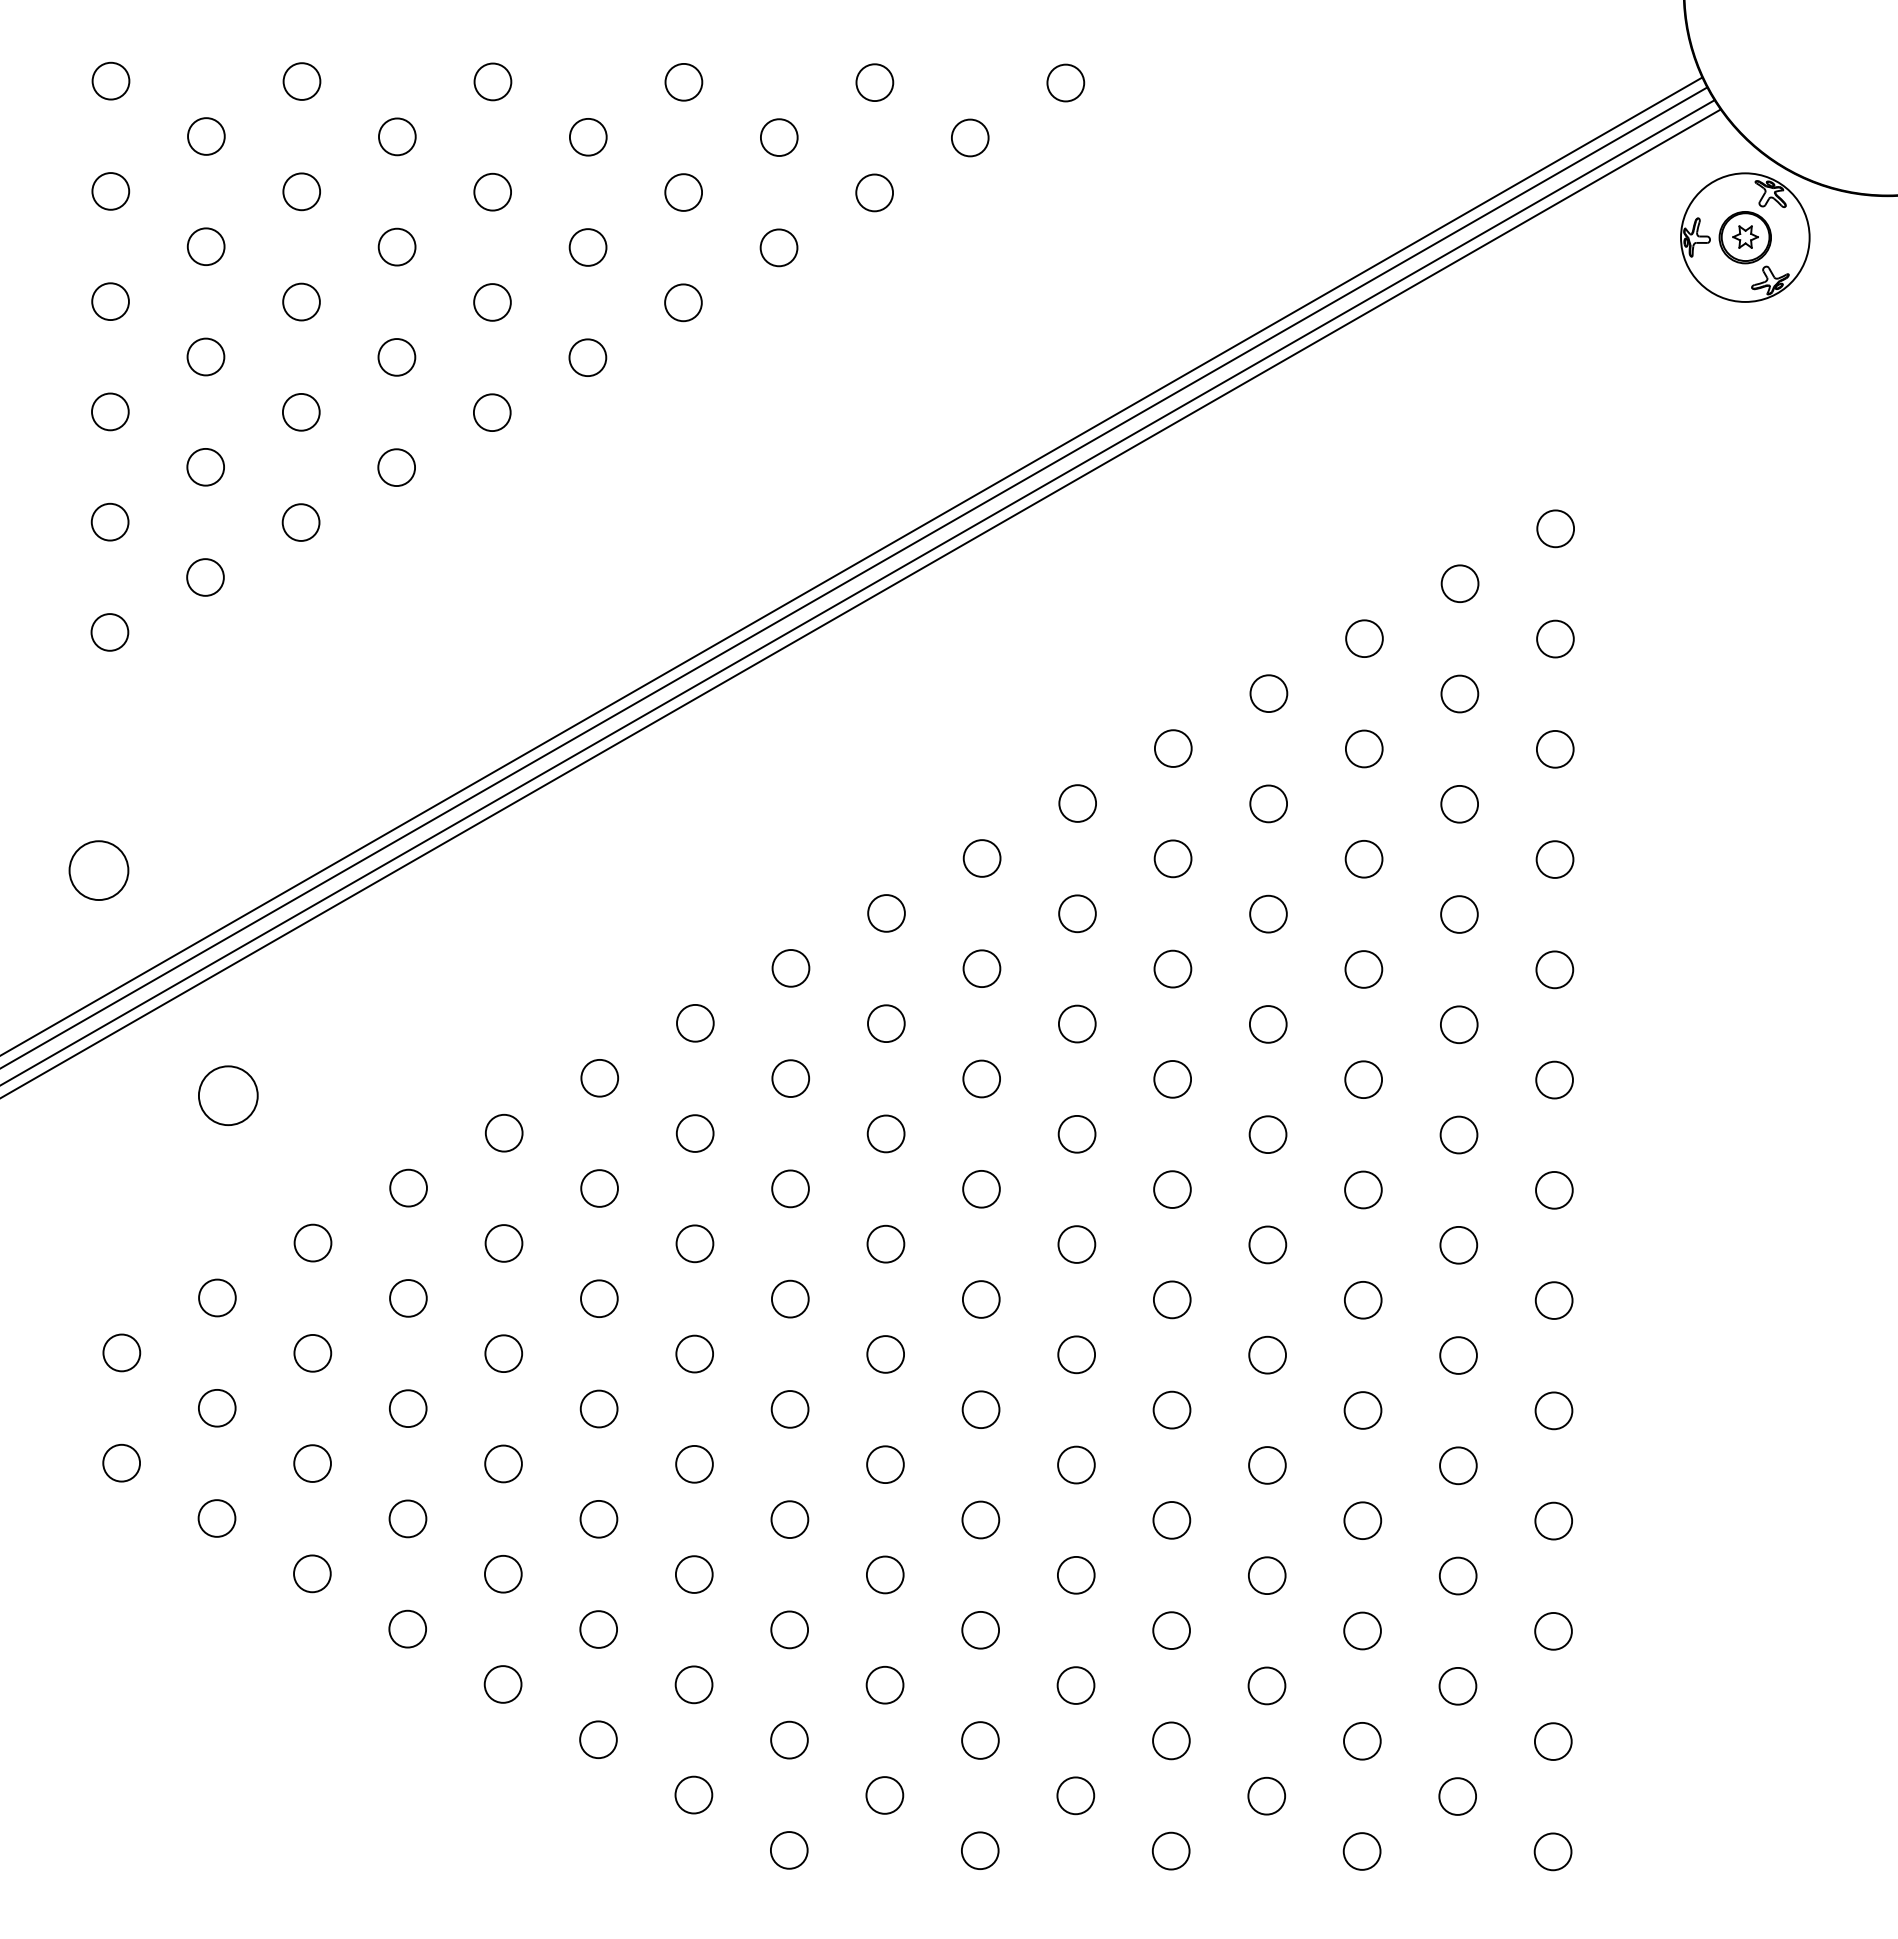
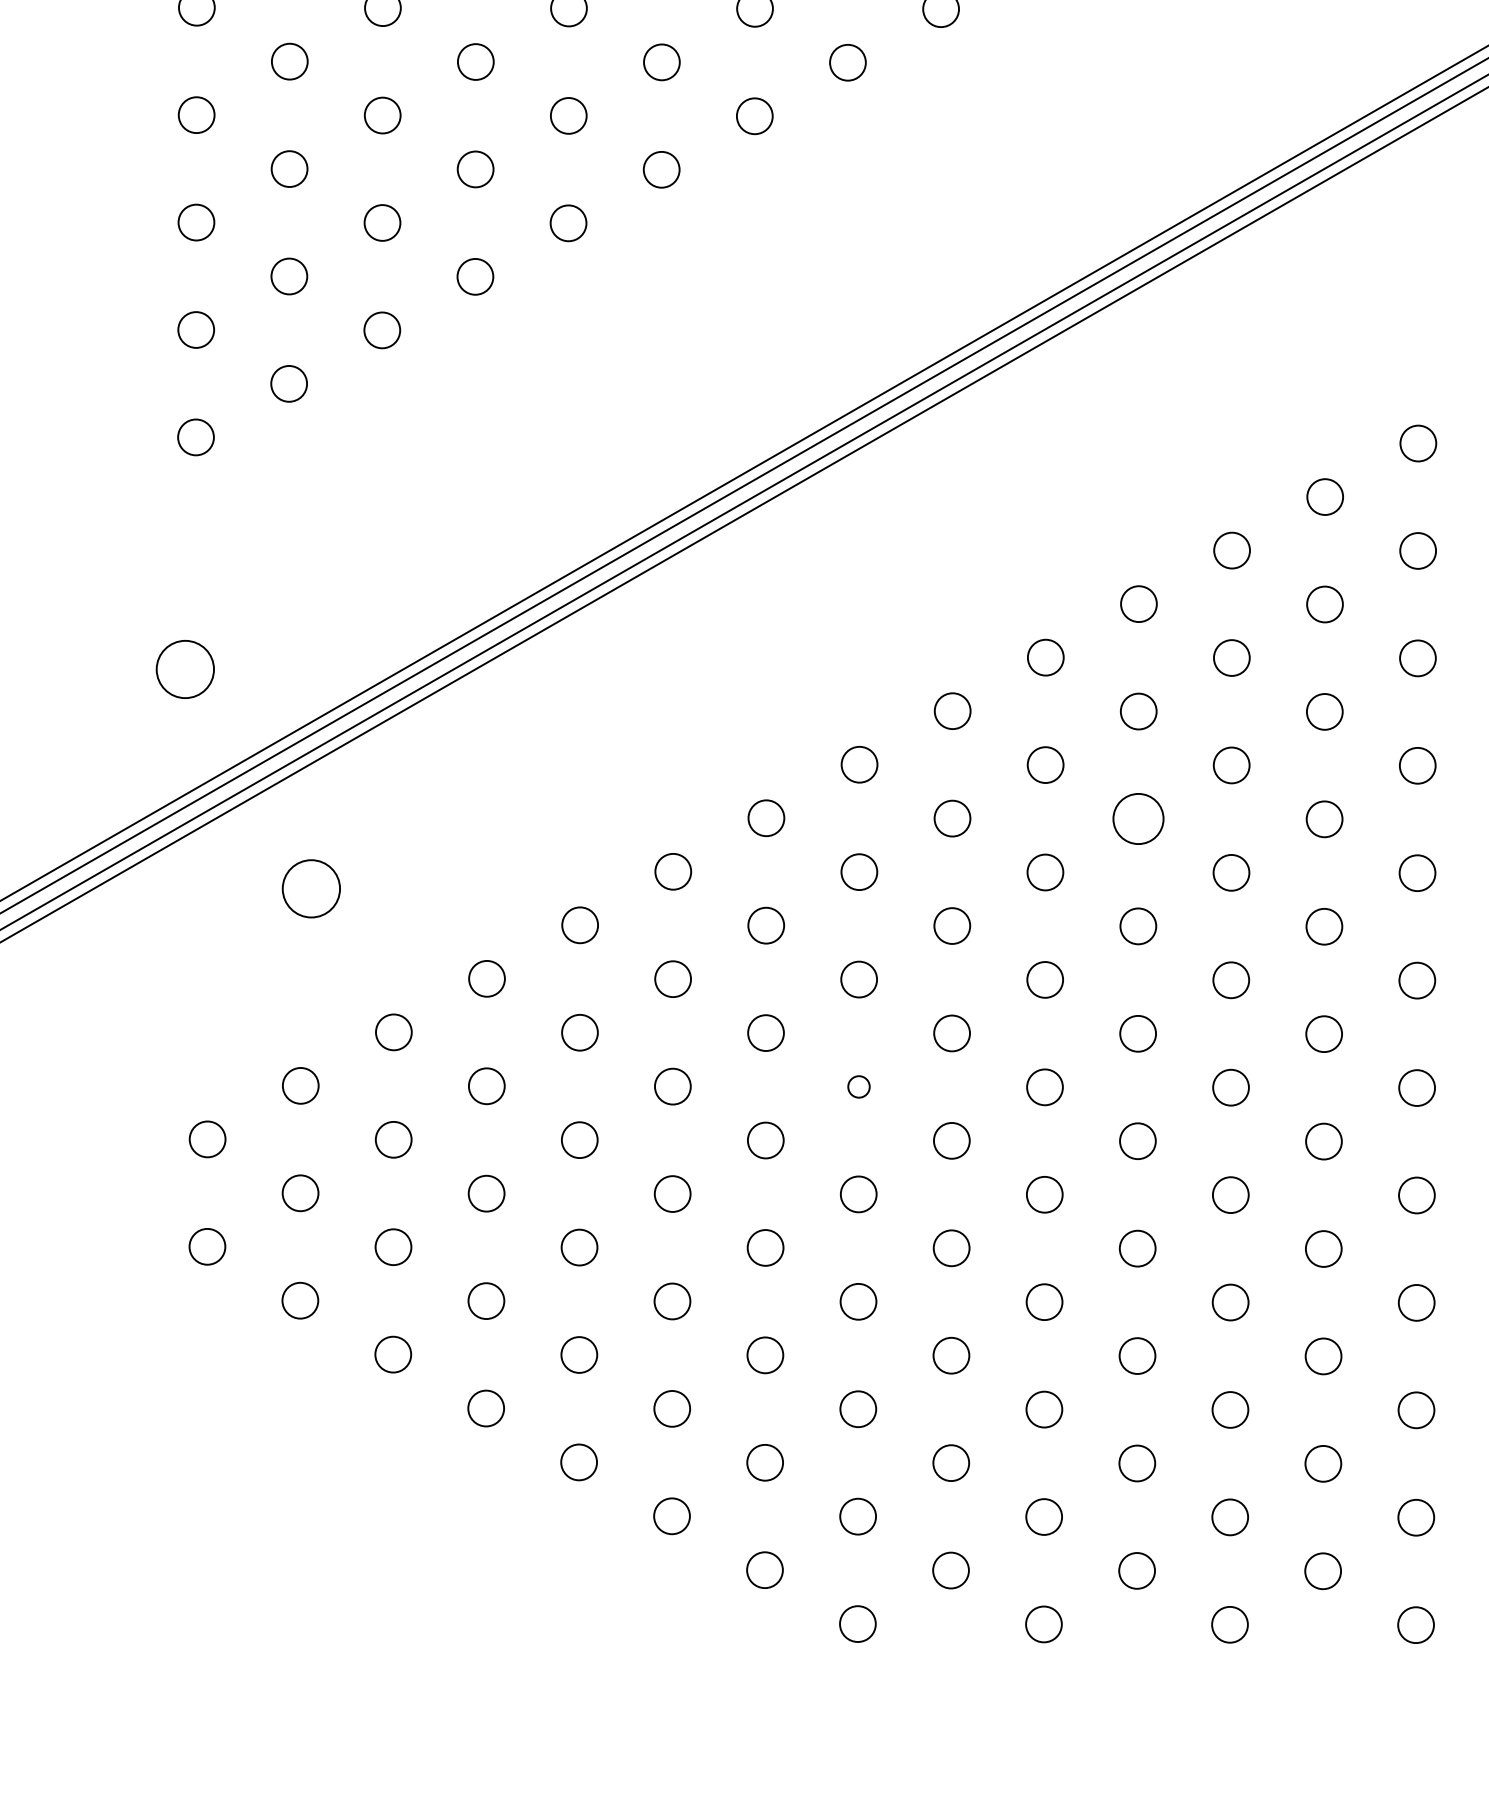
circle: (1077, 1023) -> (1138, 818), size x1.4
circle: (790, 1298) -> (859, 1086), size x0.6

